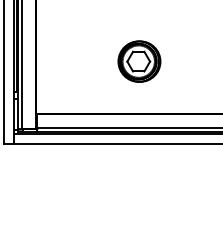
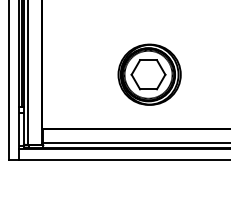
part: (139, 61) -> (149, 74), size x1.43

